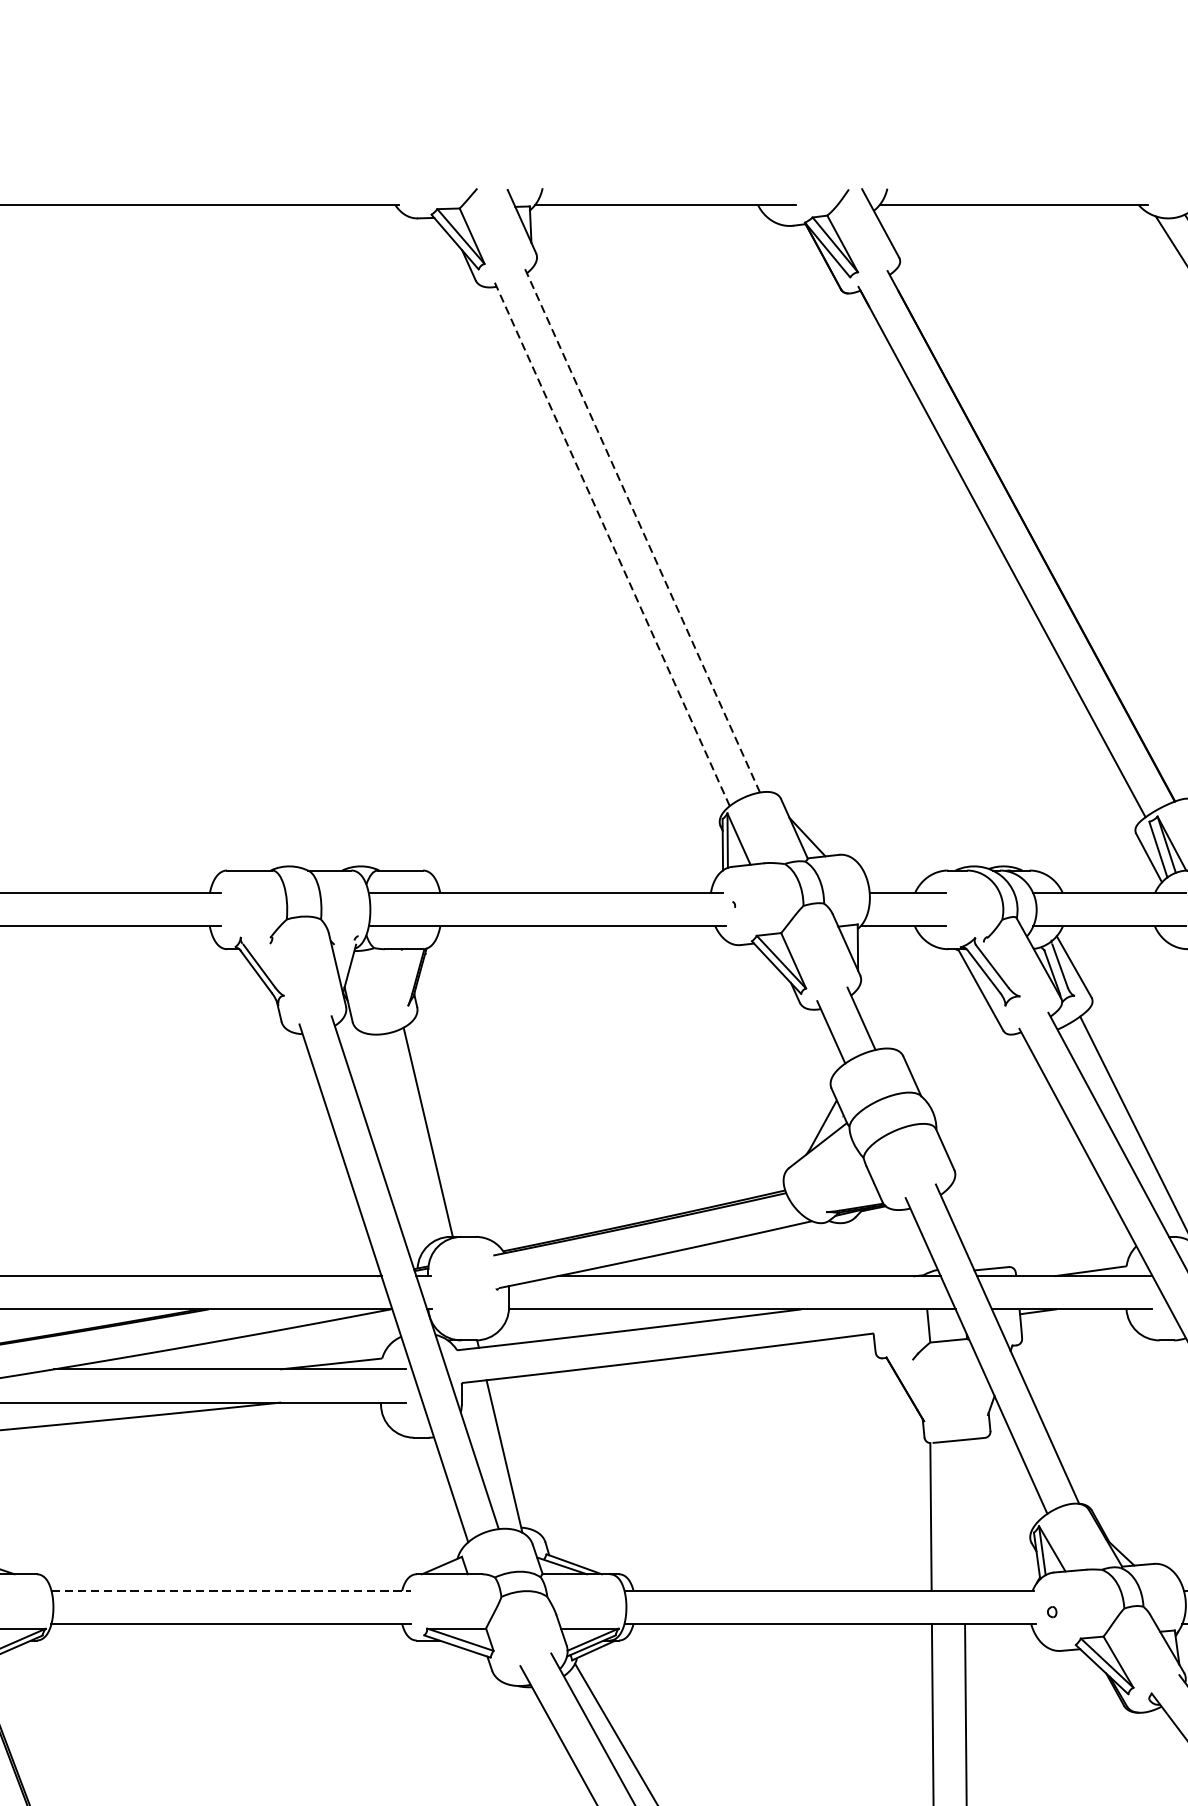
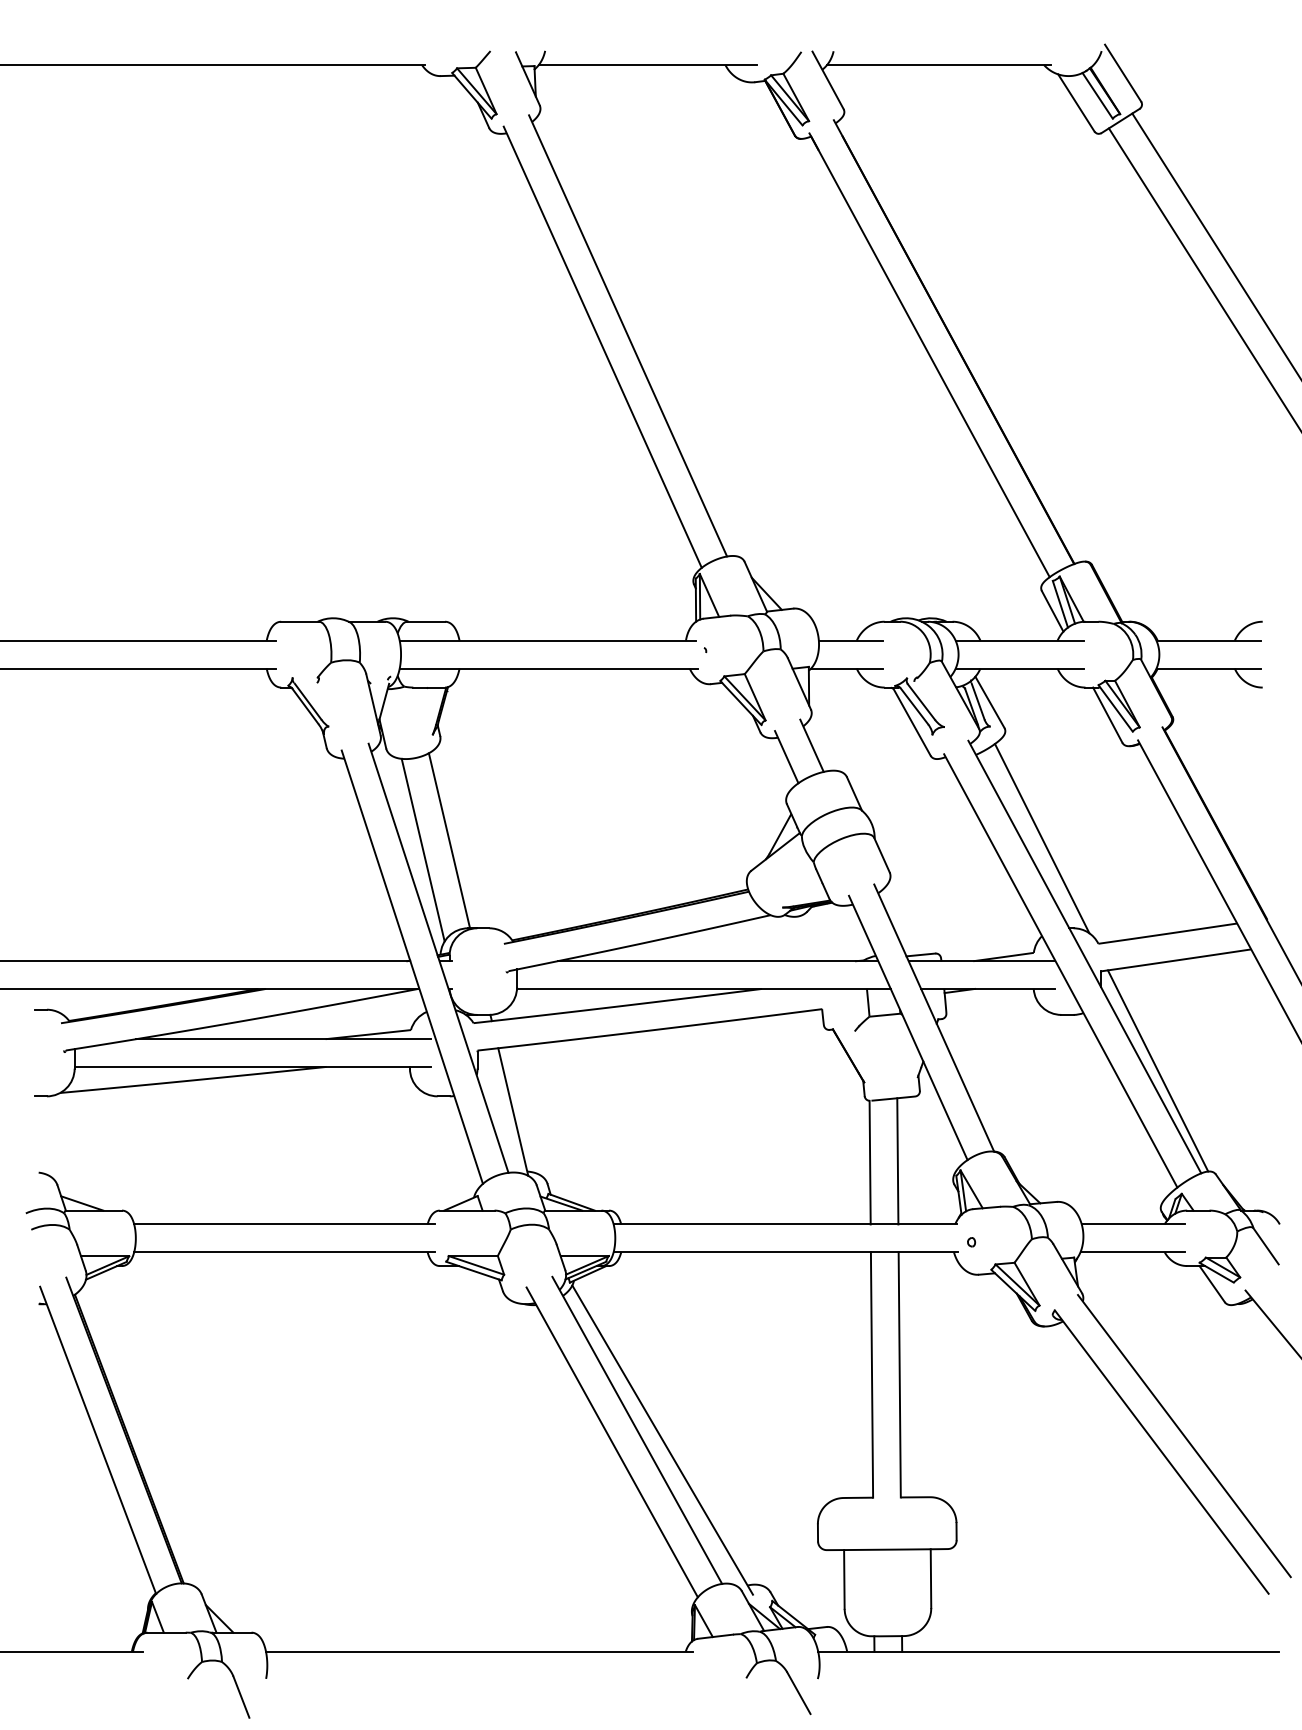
line: (642, 528) -> (628, 335), dashed -> solid
line: (611, 542) -> (602, 347), dashed -> solid
line: (396, 1142) -> (422, 849), added
line: (963, 1515) -> (897, 1161), added
line: (232, 1590) -> (285, 1224), dashed -> solid

